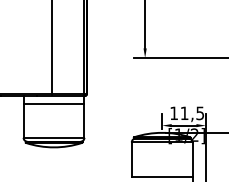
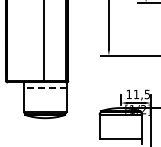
line: (52, 103) -> (44, 87), solid -> dashed

